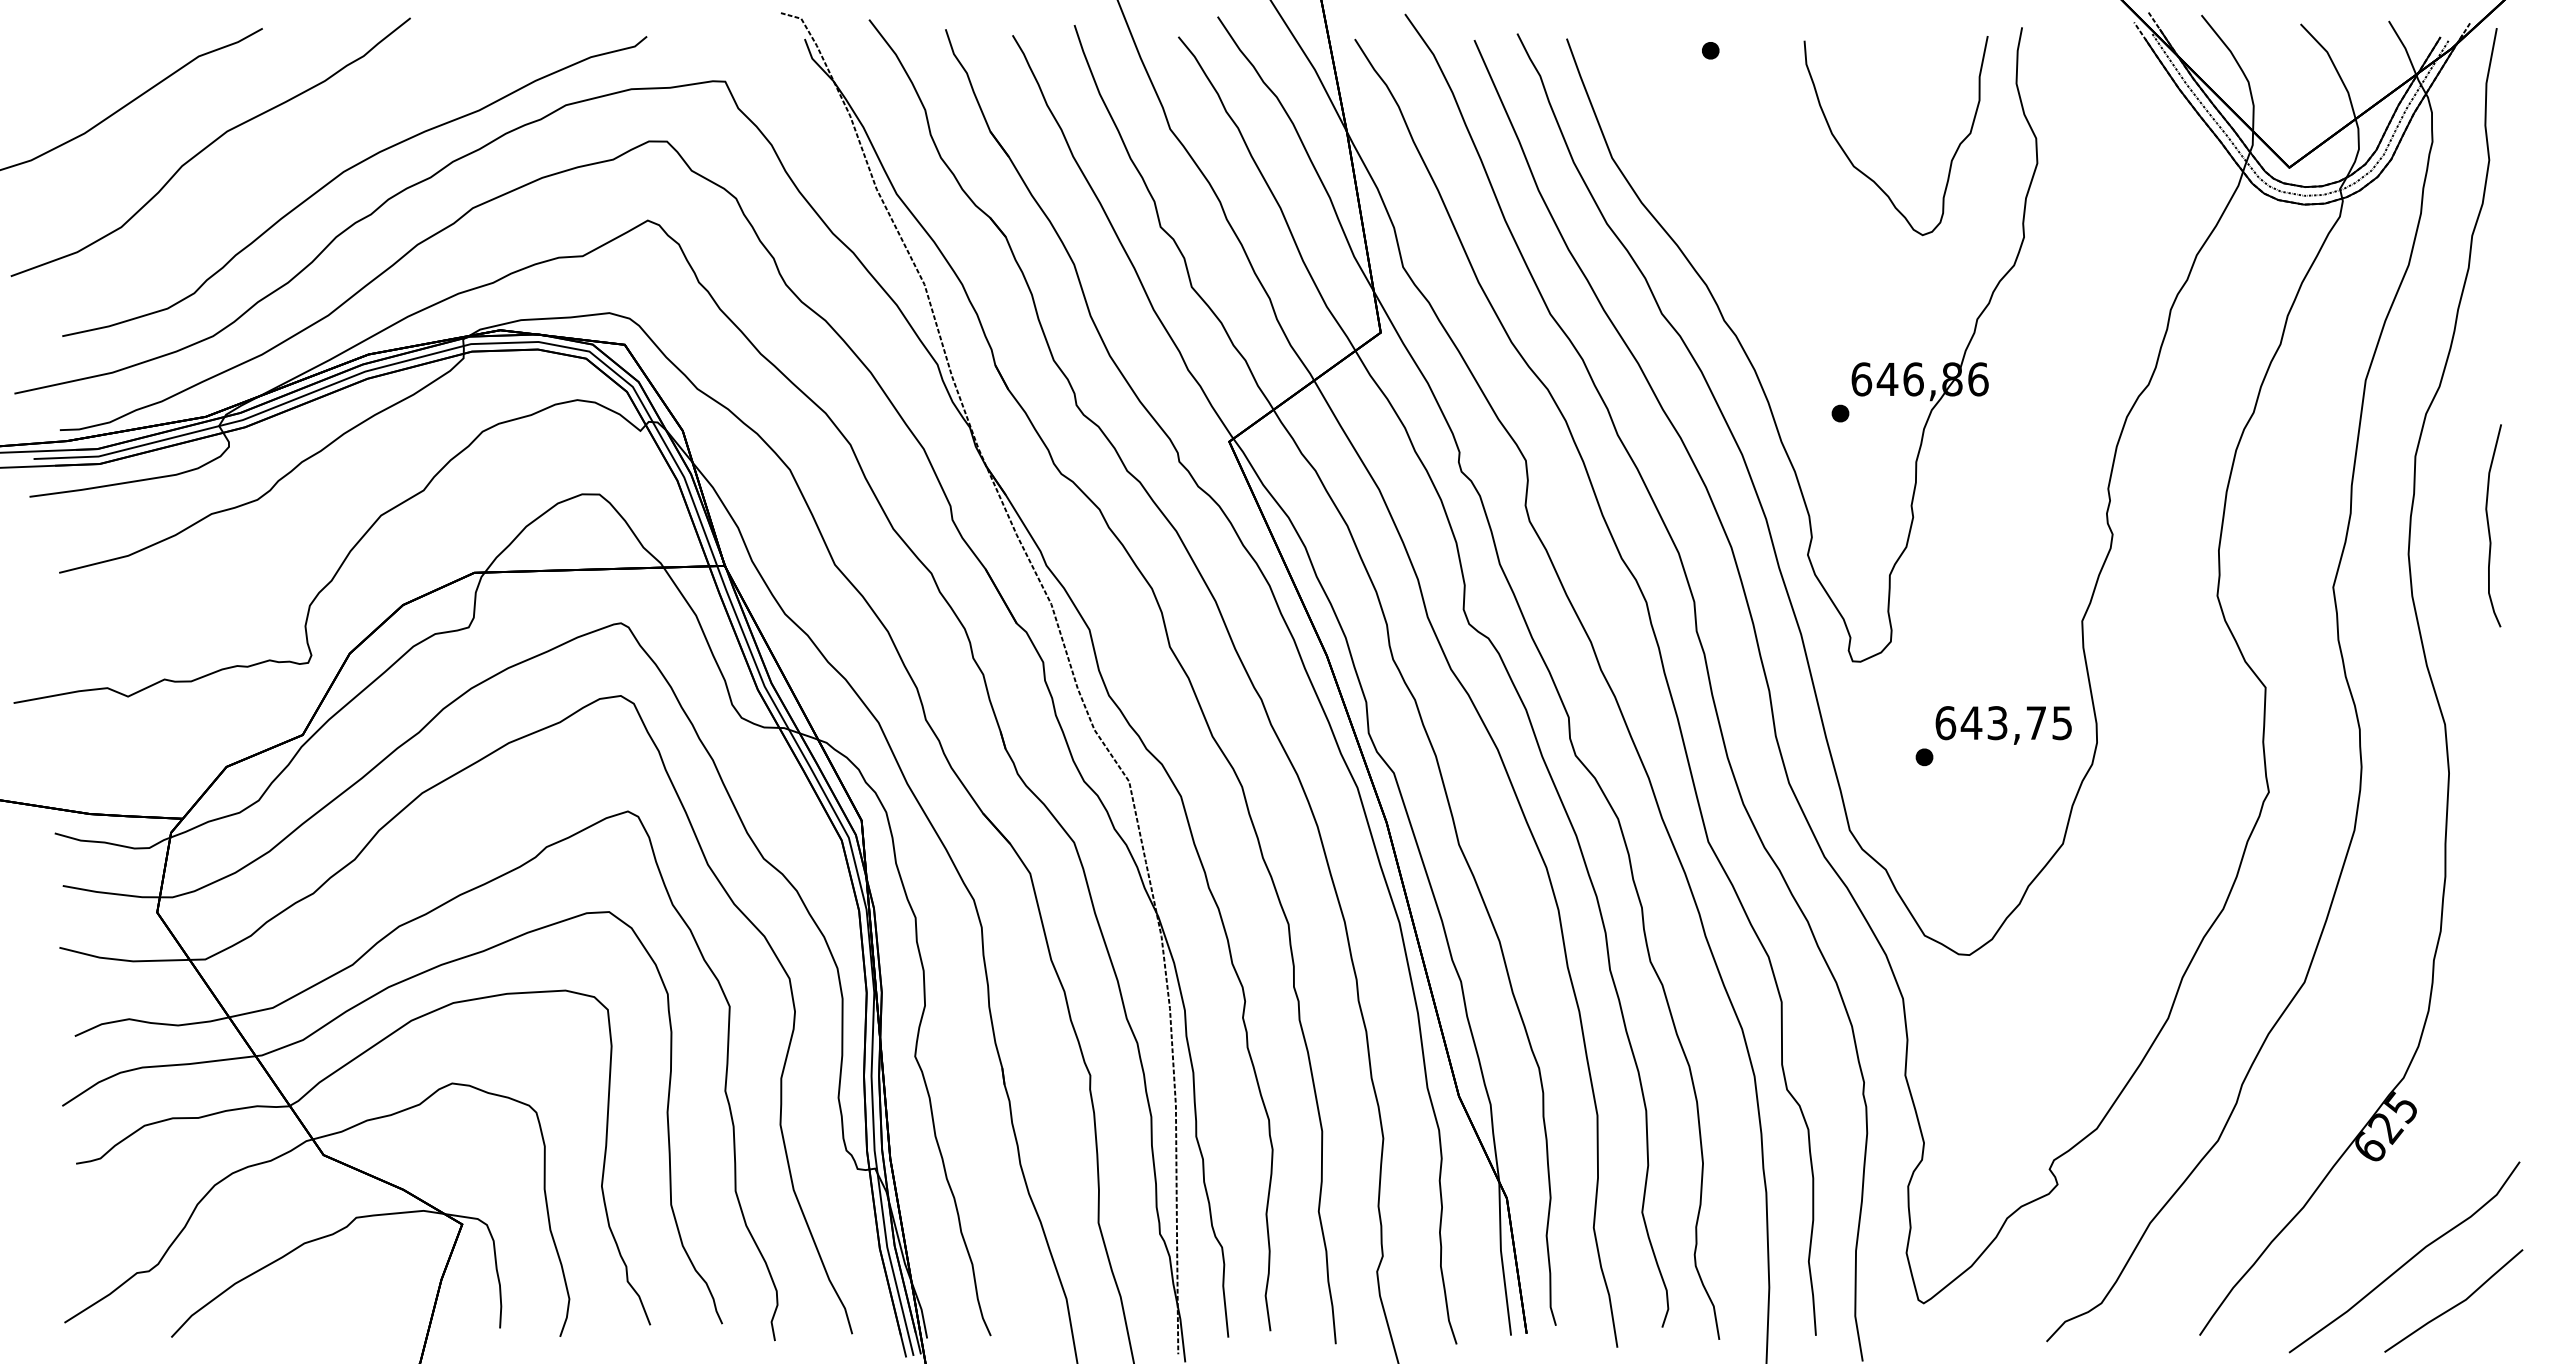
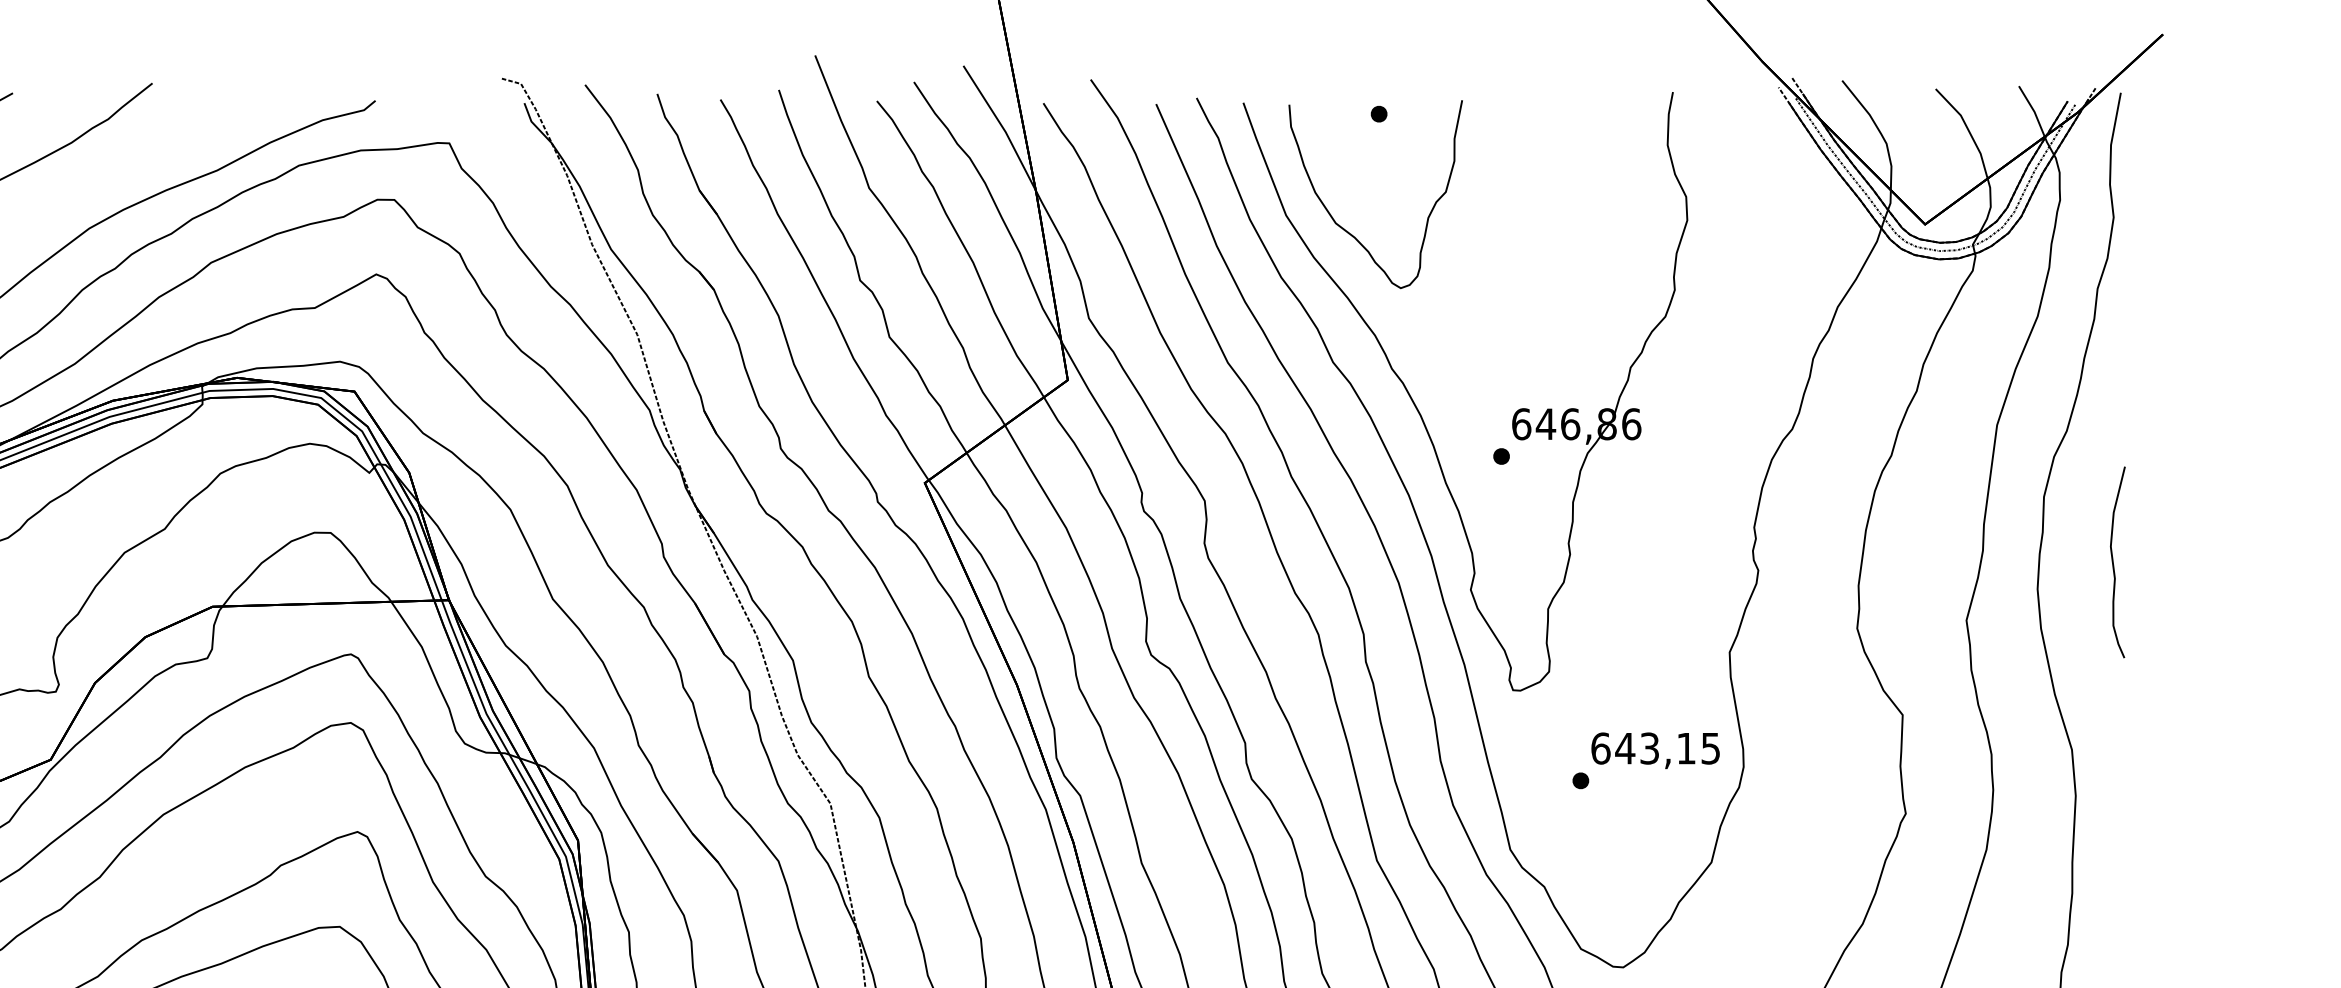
curve: (1866, 174) -> (1347, 230), moved
text: (2035, 722) -> (1685, 747), 643,75 -> 643,15

